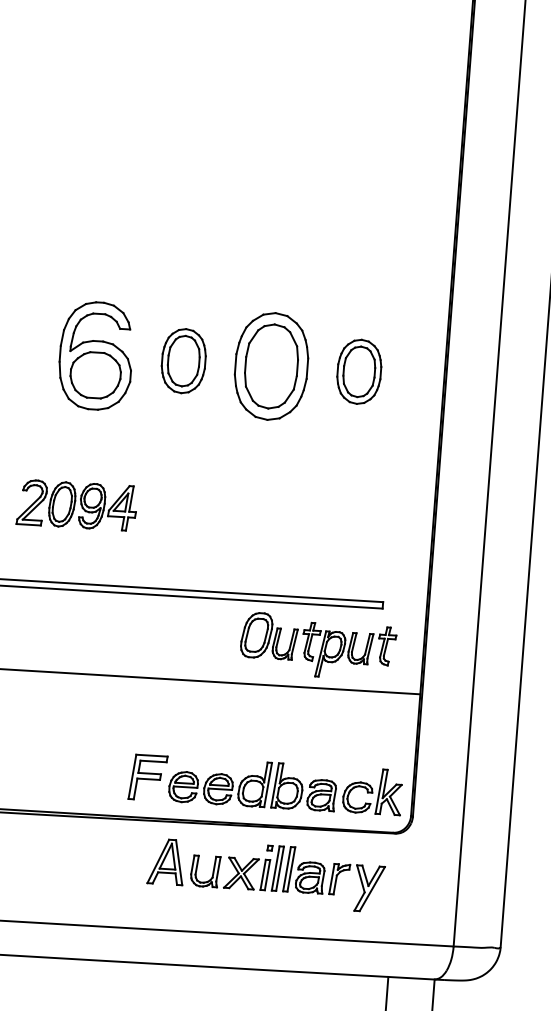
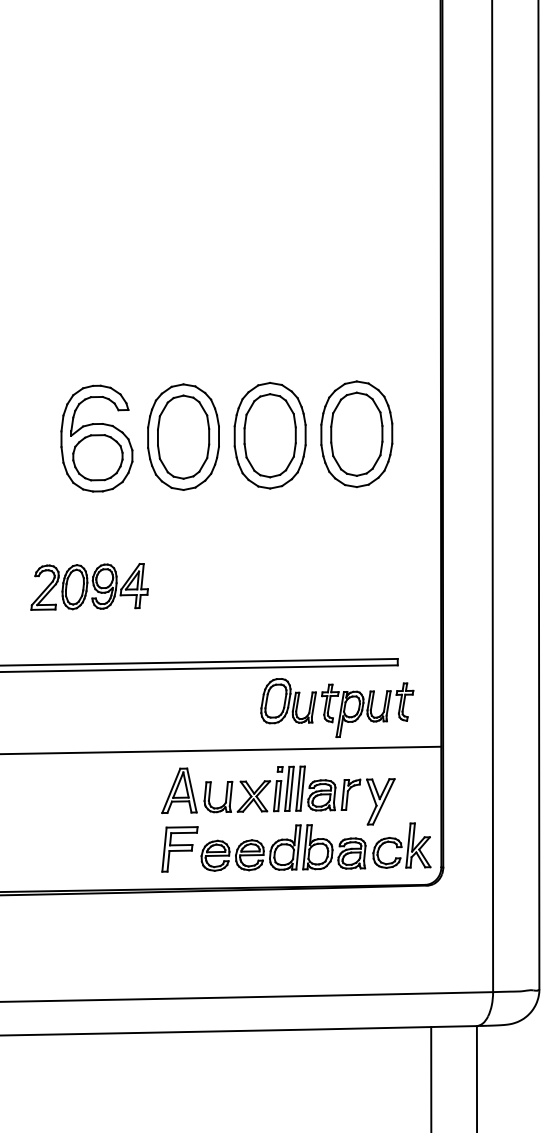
part: (183, 360) -> (183, 436), size x1.67
part: (358, 371) -> (356, 434), size x1.67
part: (266, 874) -> (278, 795), moved

